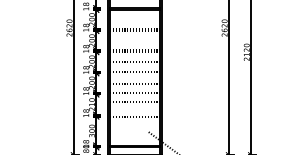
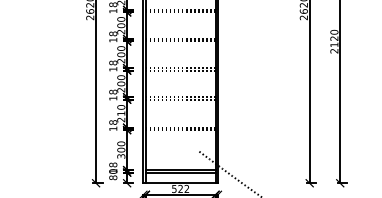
line: (134, 62) -> (179, 70), moved
line: (134, 84) -> (179, 99), moved
line: (134, 101) -> (179, 127), moved

